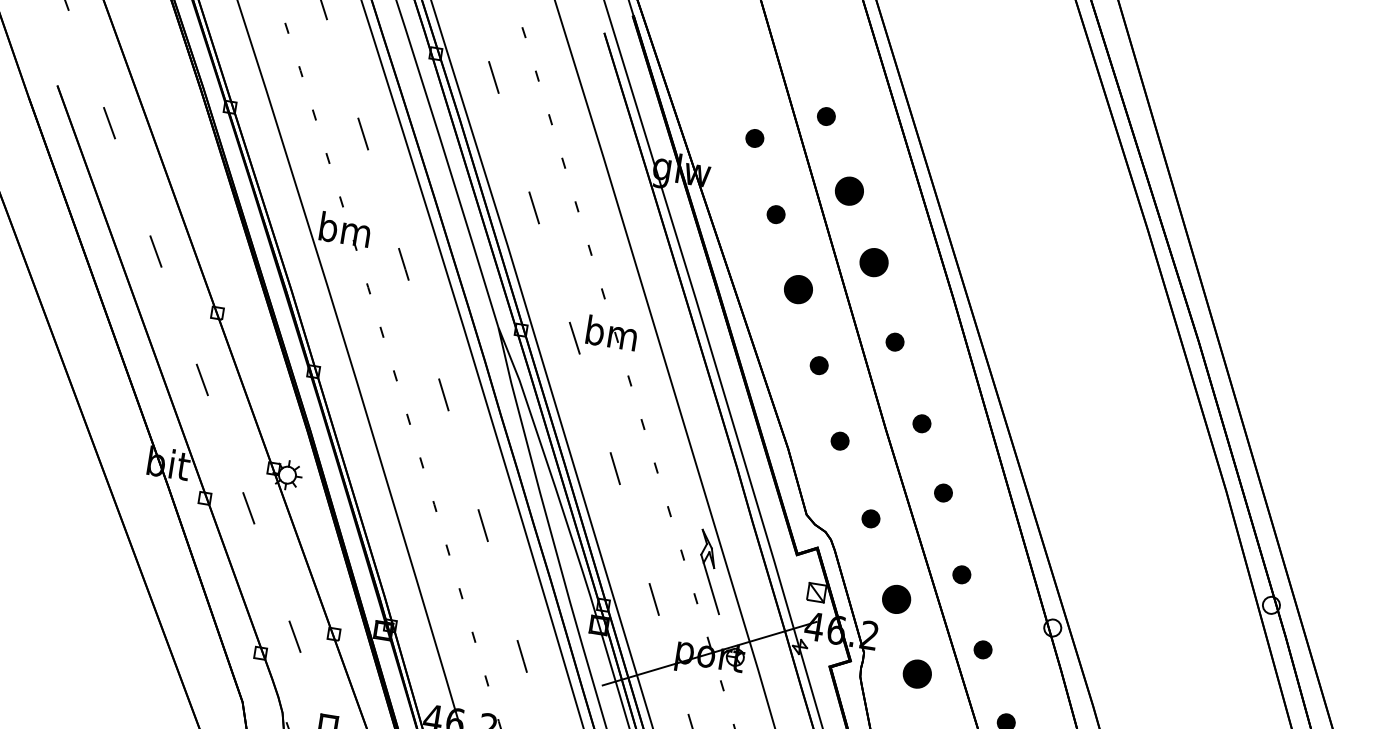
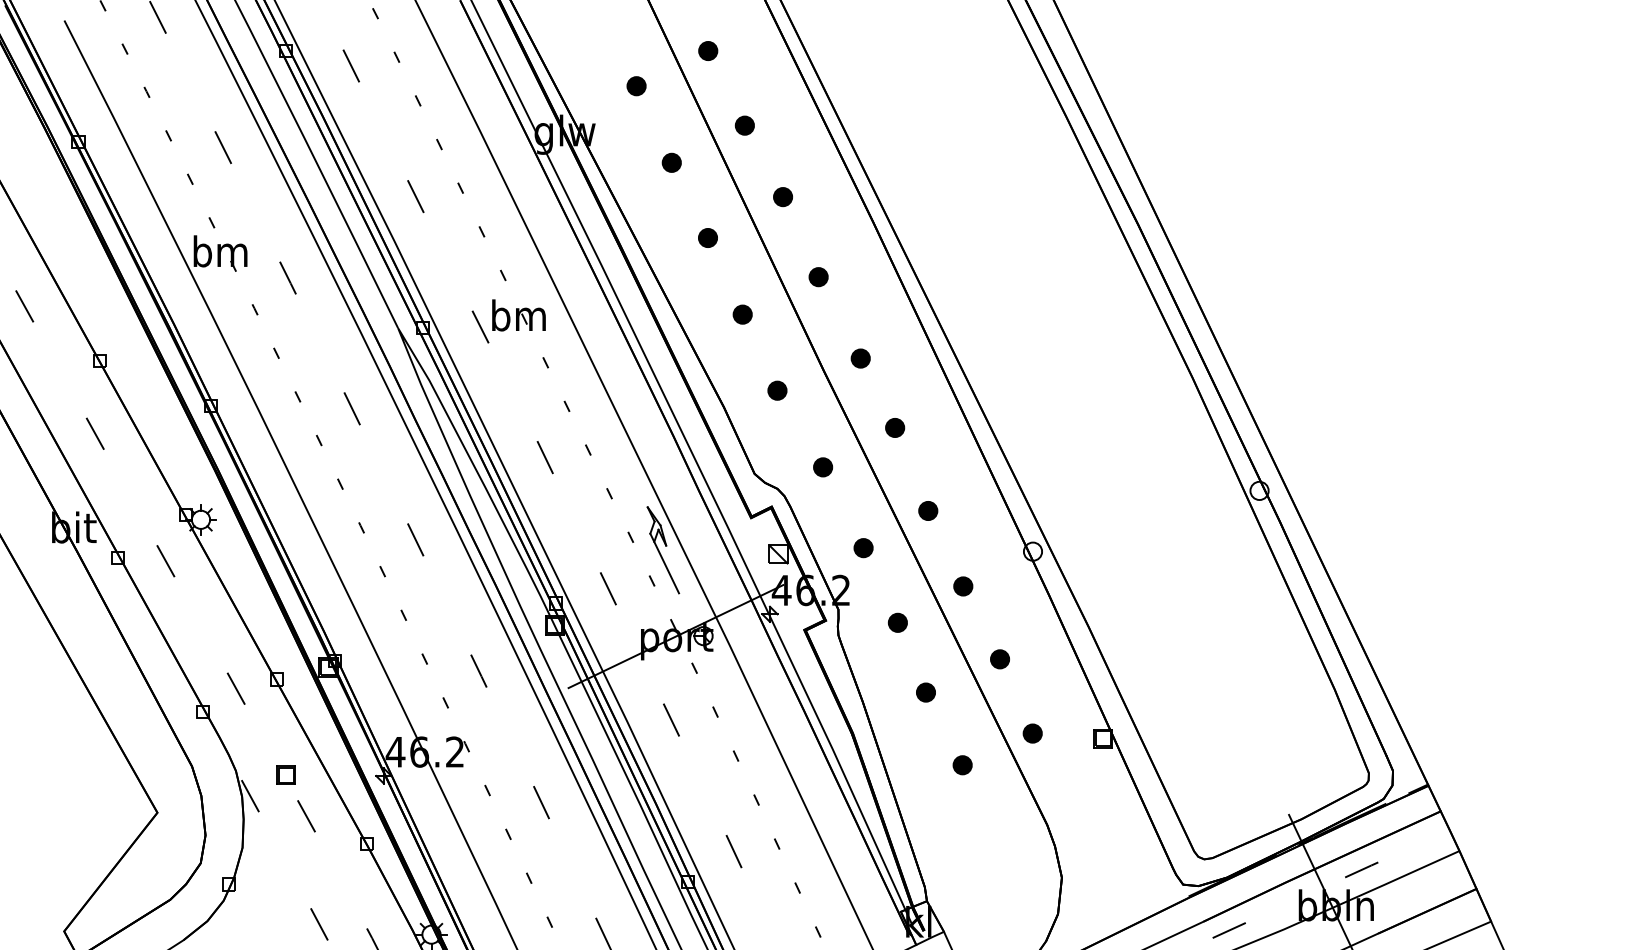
part: (848, 190) -> (744, 125), size x0.62
part: (873, 263) -> (782, 197), size x0.62
part: (798, 289) -> (707, 237), size x0.62
part: (896, 599) -> (863, 548), size x0.62
part: (916, 673) -> (897, 622), size x0.62

